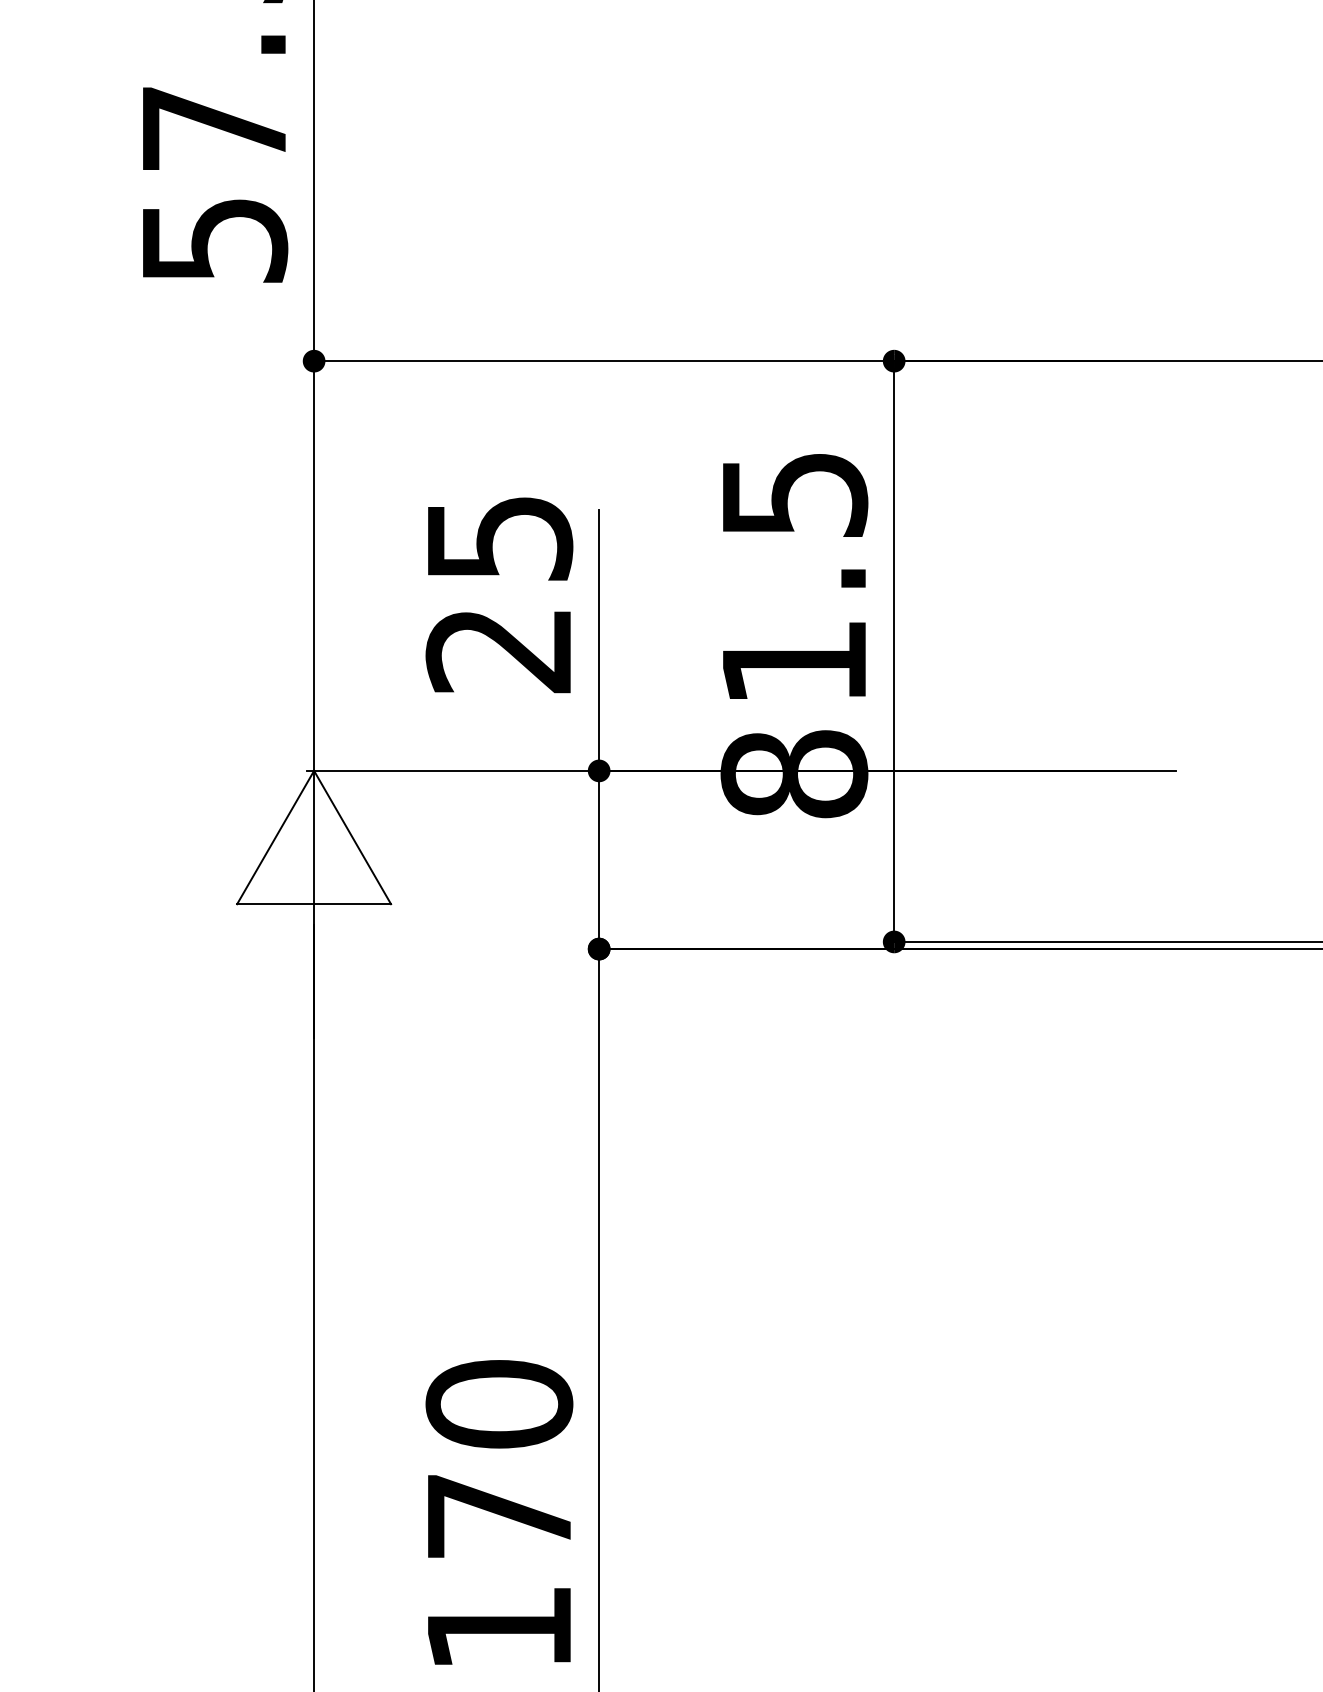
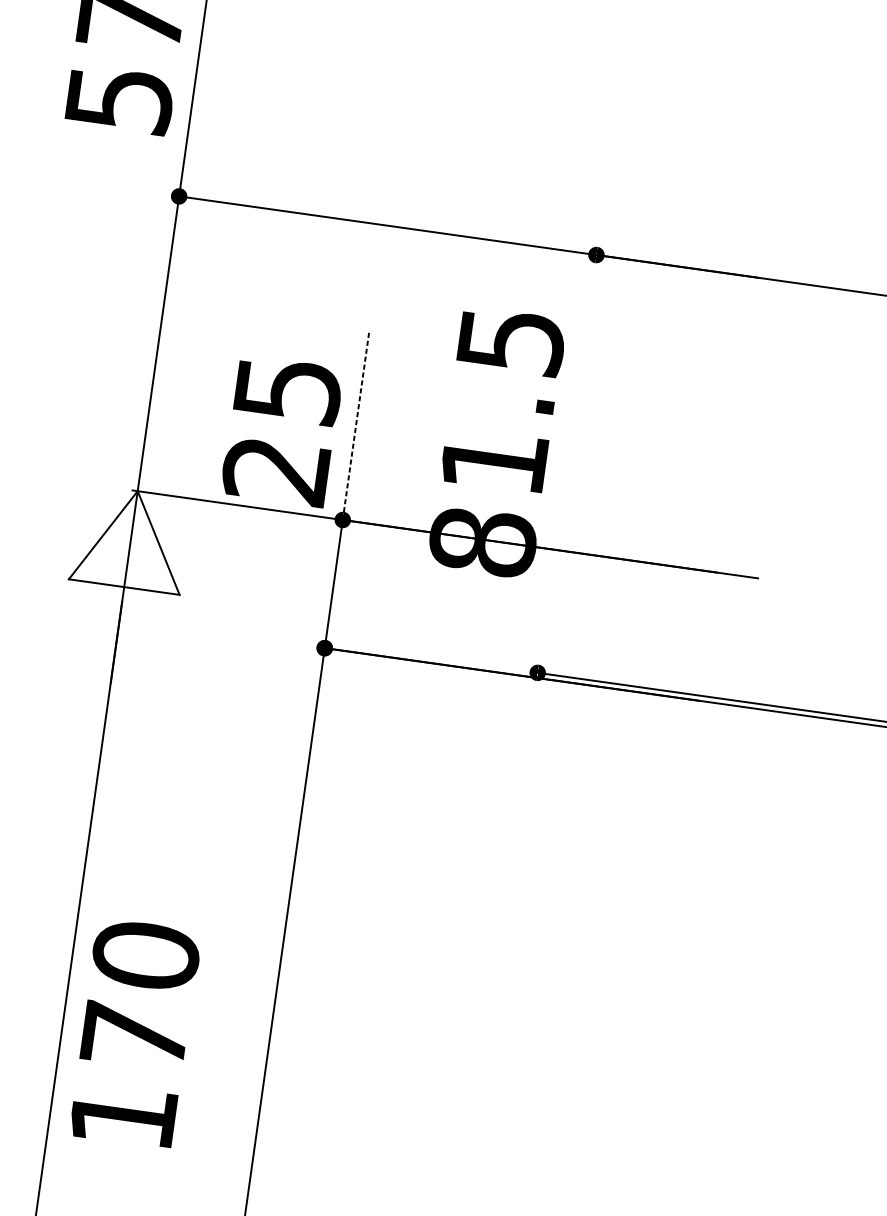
text: (499, 595) -> (282, 431), moved
line: (599, 640) -> (356, 426), solid -> dashed
line: (894, 651) -> (567, 463), removed
text: (499, 1512) -> (135, 1033), moved

